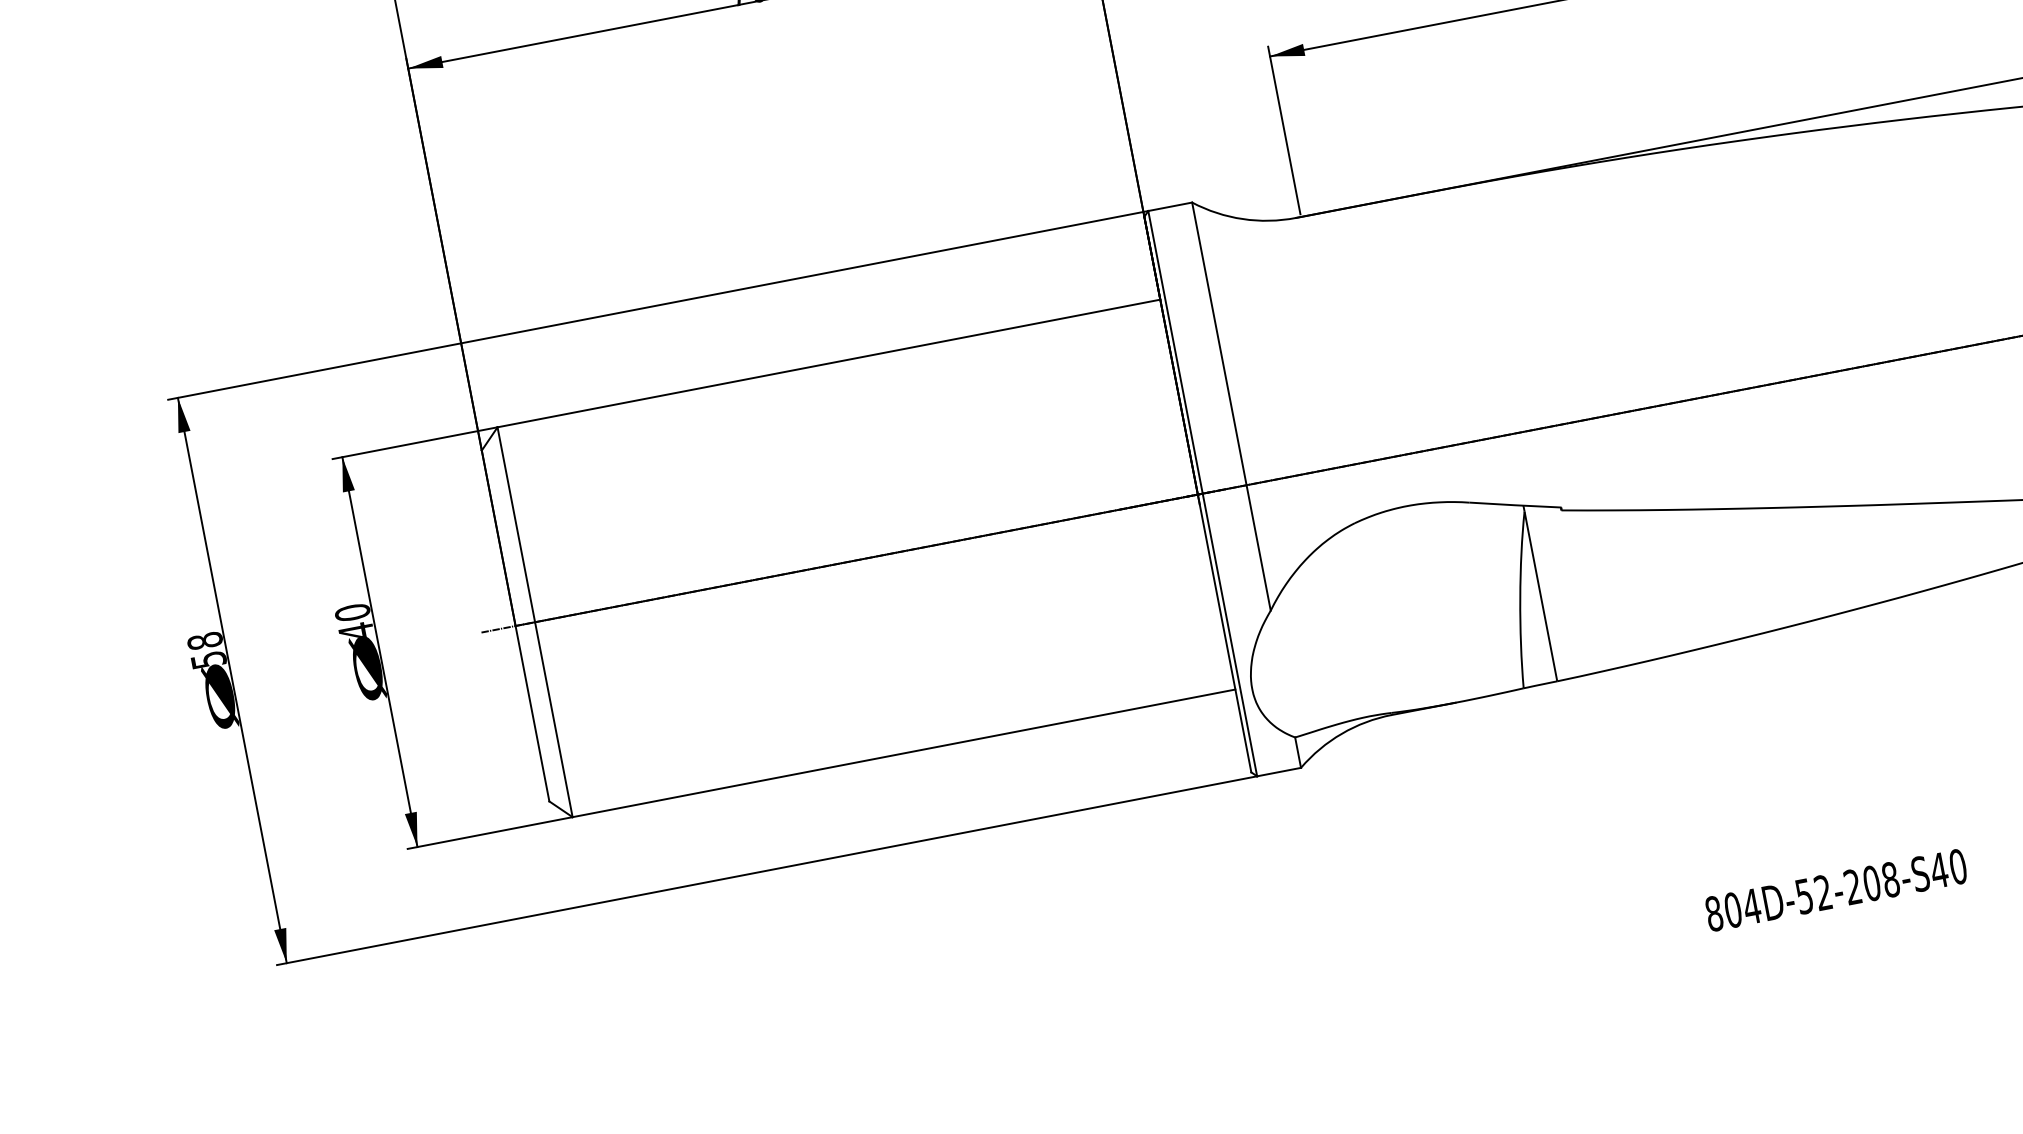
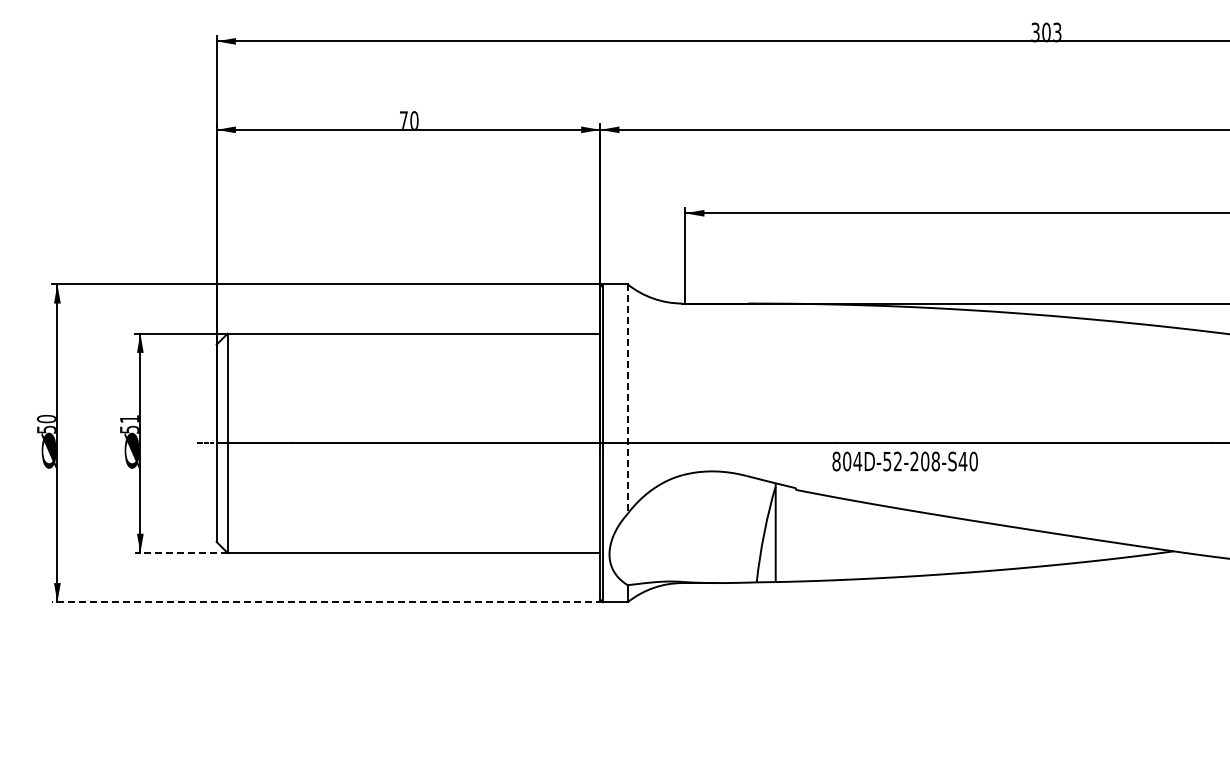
line: (1231, 407) -> (627, 399), solid -> dashed
text: (352, 620) -> (128, 423), 40 -> 51
text: (204, 640) -> (46, 418), 58 -> 50
line: (488, 832) -> (180, 552), solid -> dashed
line: (767, 871) -> (327, 602), solid -> dashed
text: (1835, 890) -> (904, 461), moved

